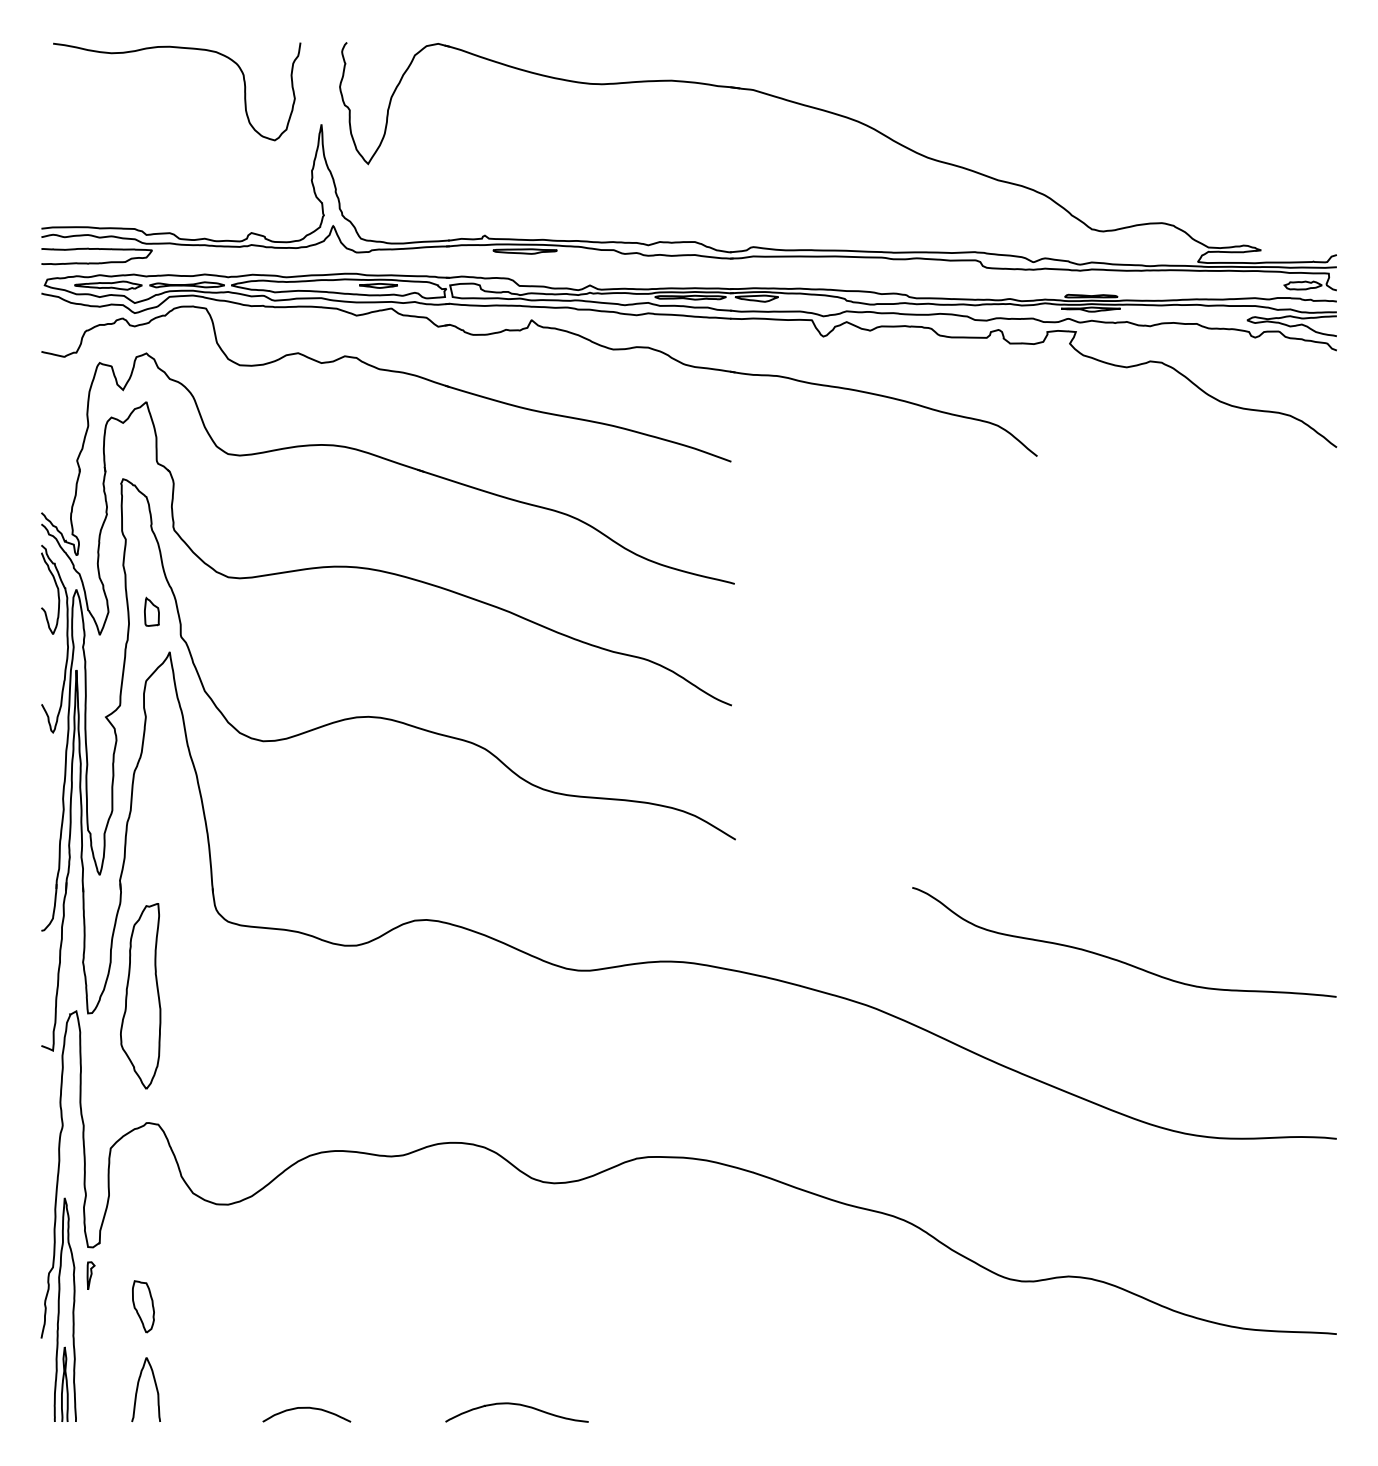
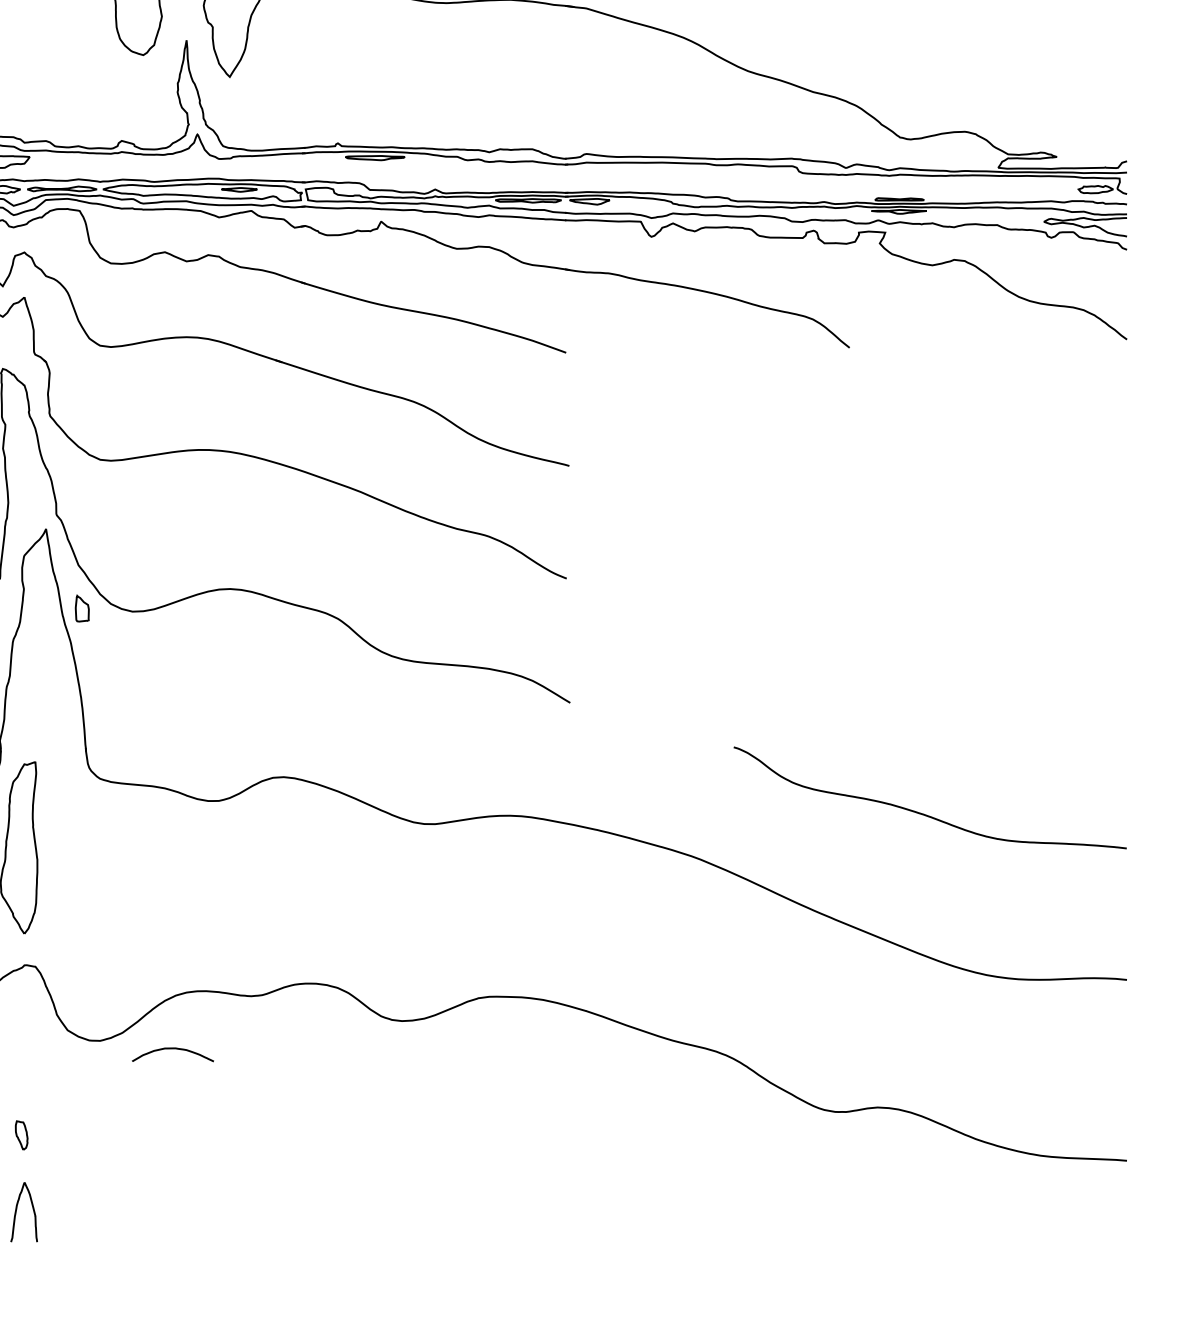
part: (151, 611) -> (81, 608), moved
part: (143, 1306) -> (21, 1135), size x0.6
curve: (516, 1405) -> (367, 1226), removed
curve: (306, 1408) -> (172, 1049), moved

